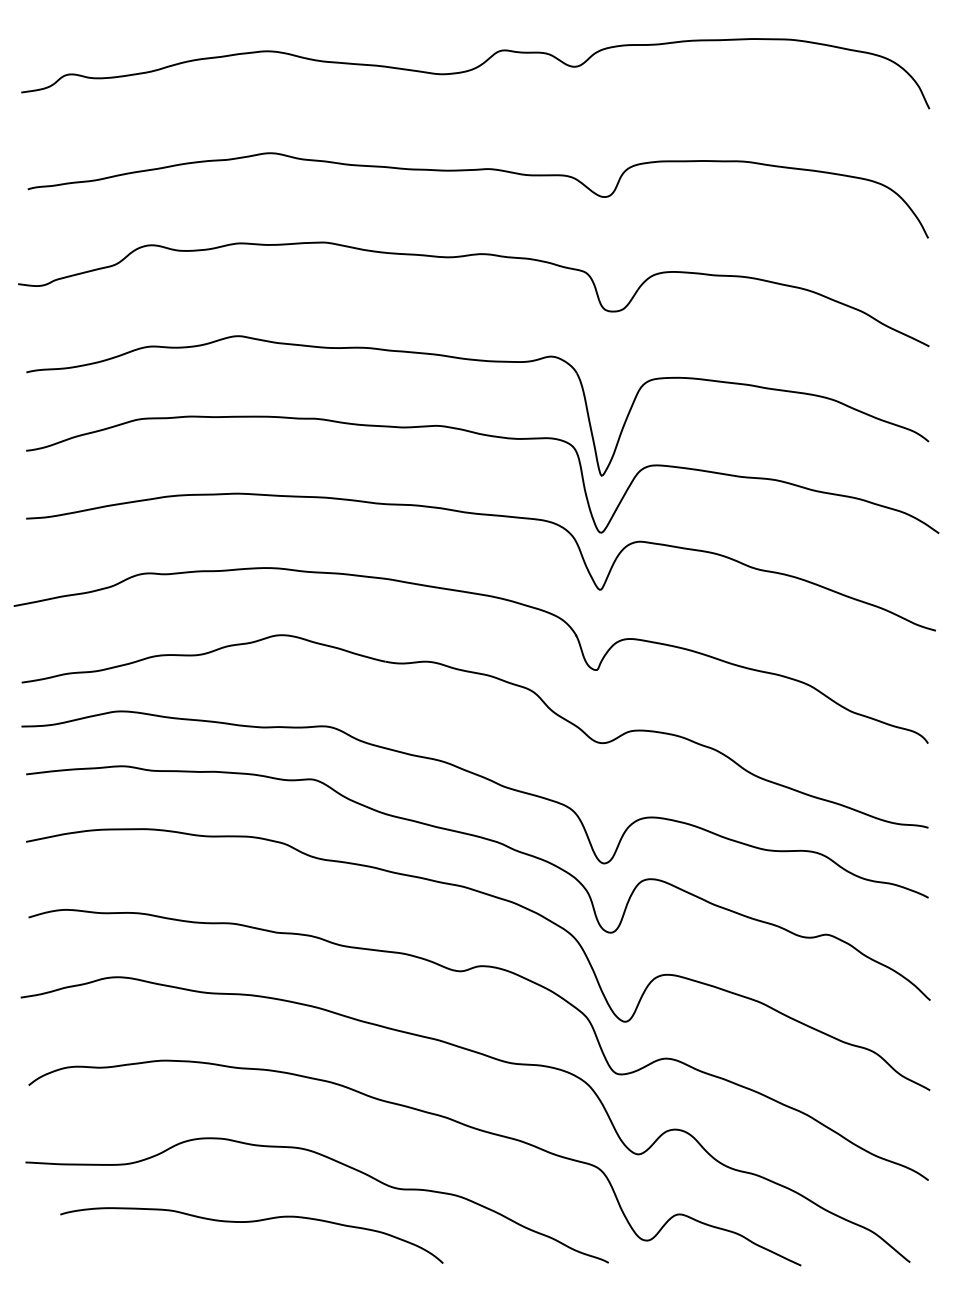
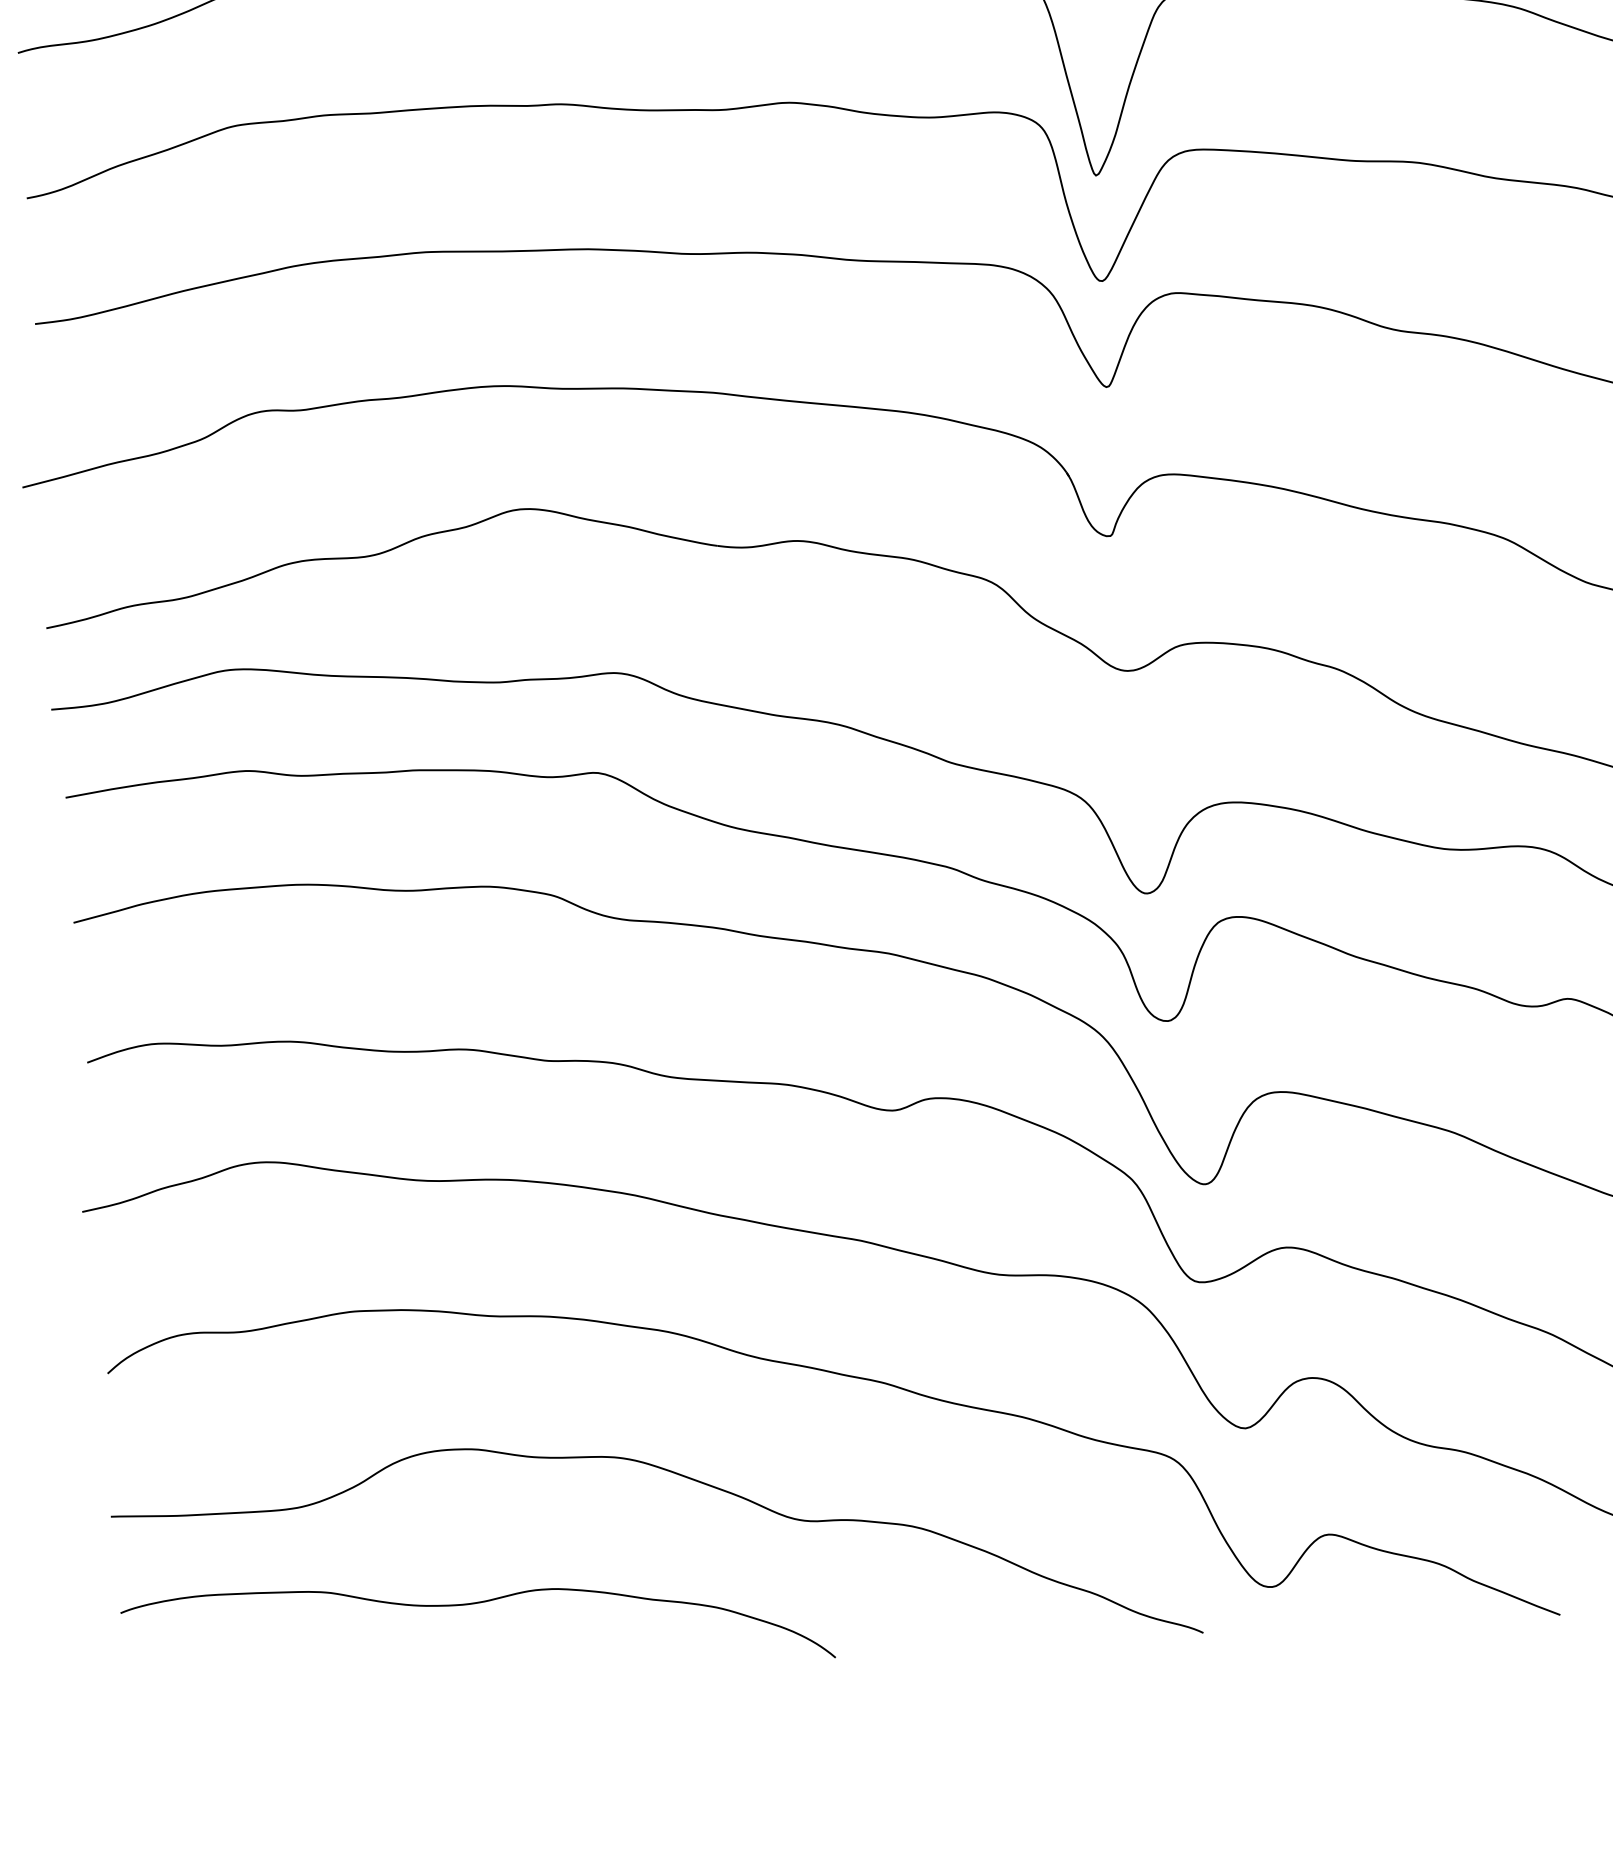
curve: (251, 1222) -> (475, 1604), moved

